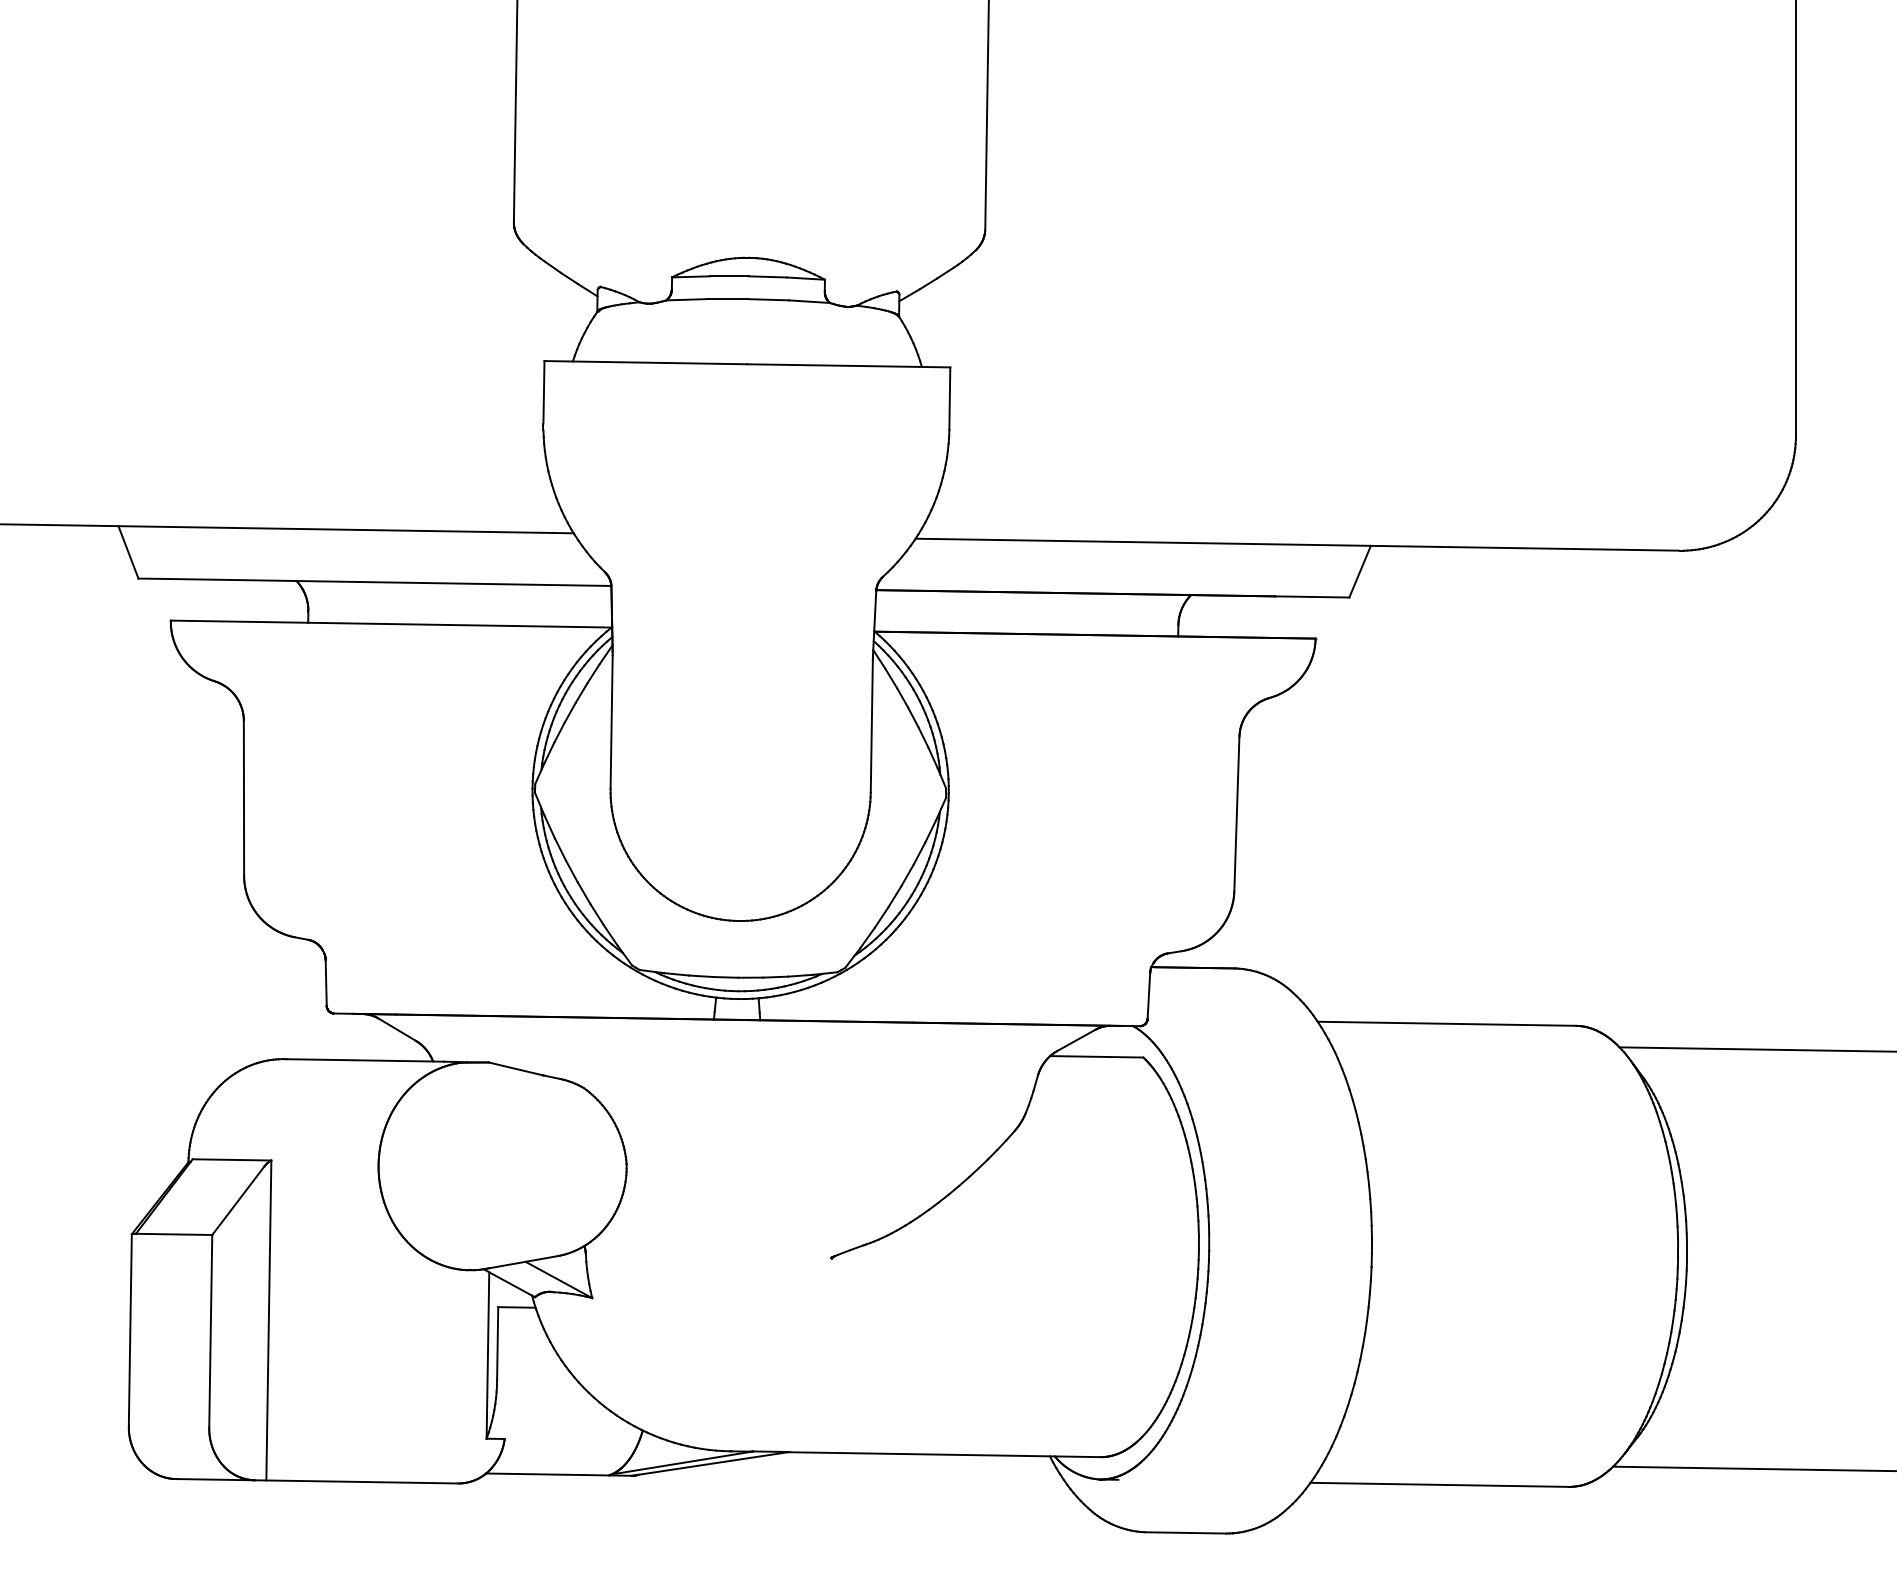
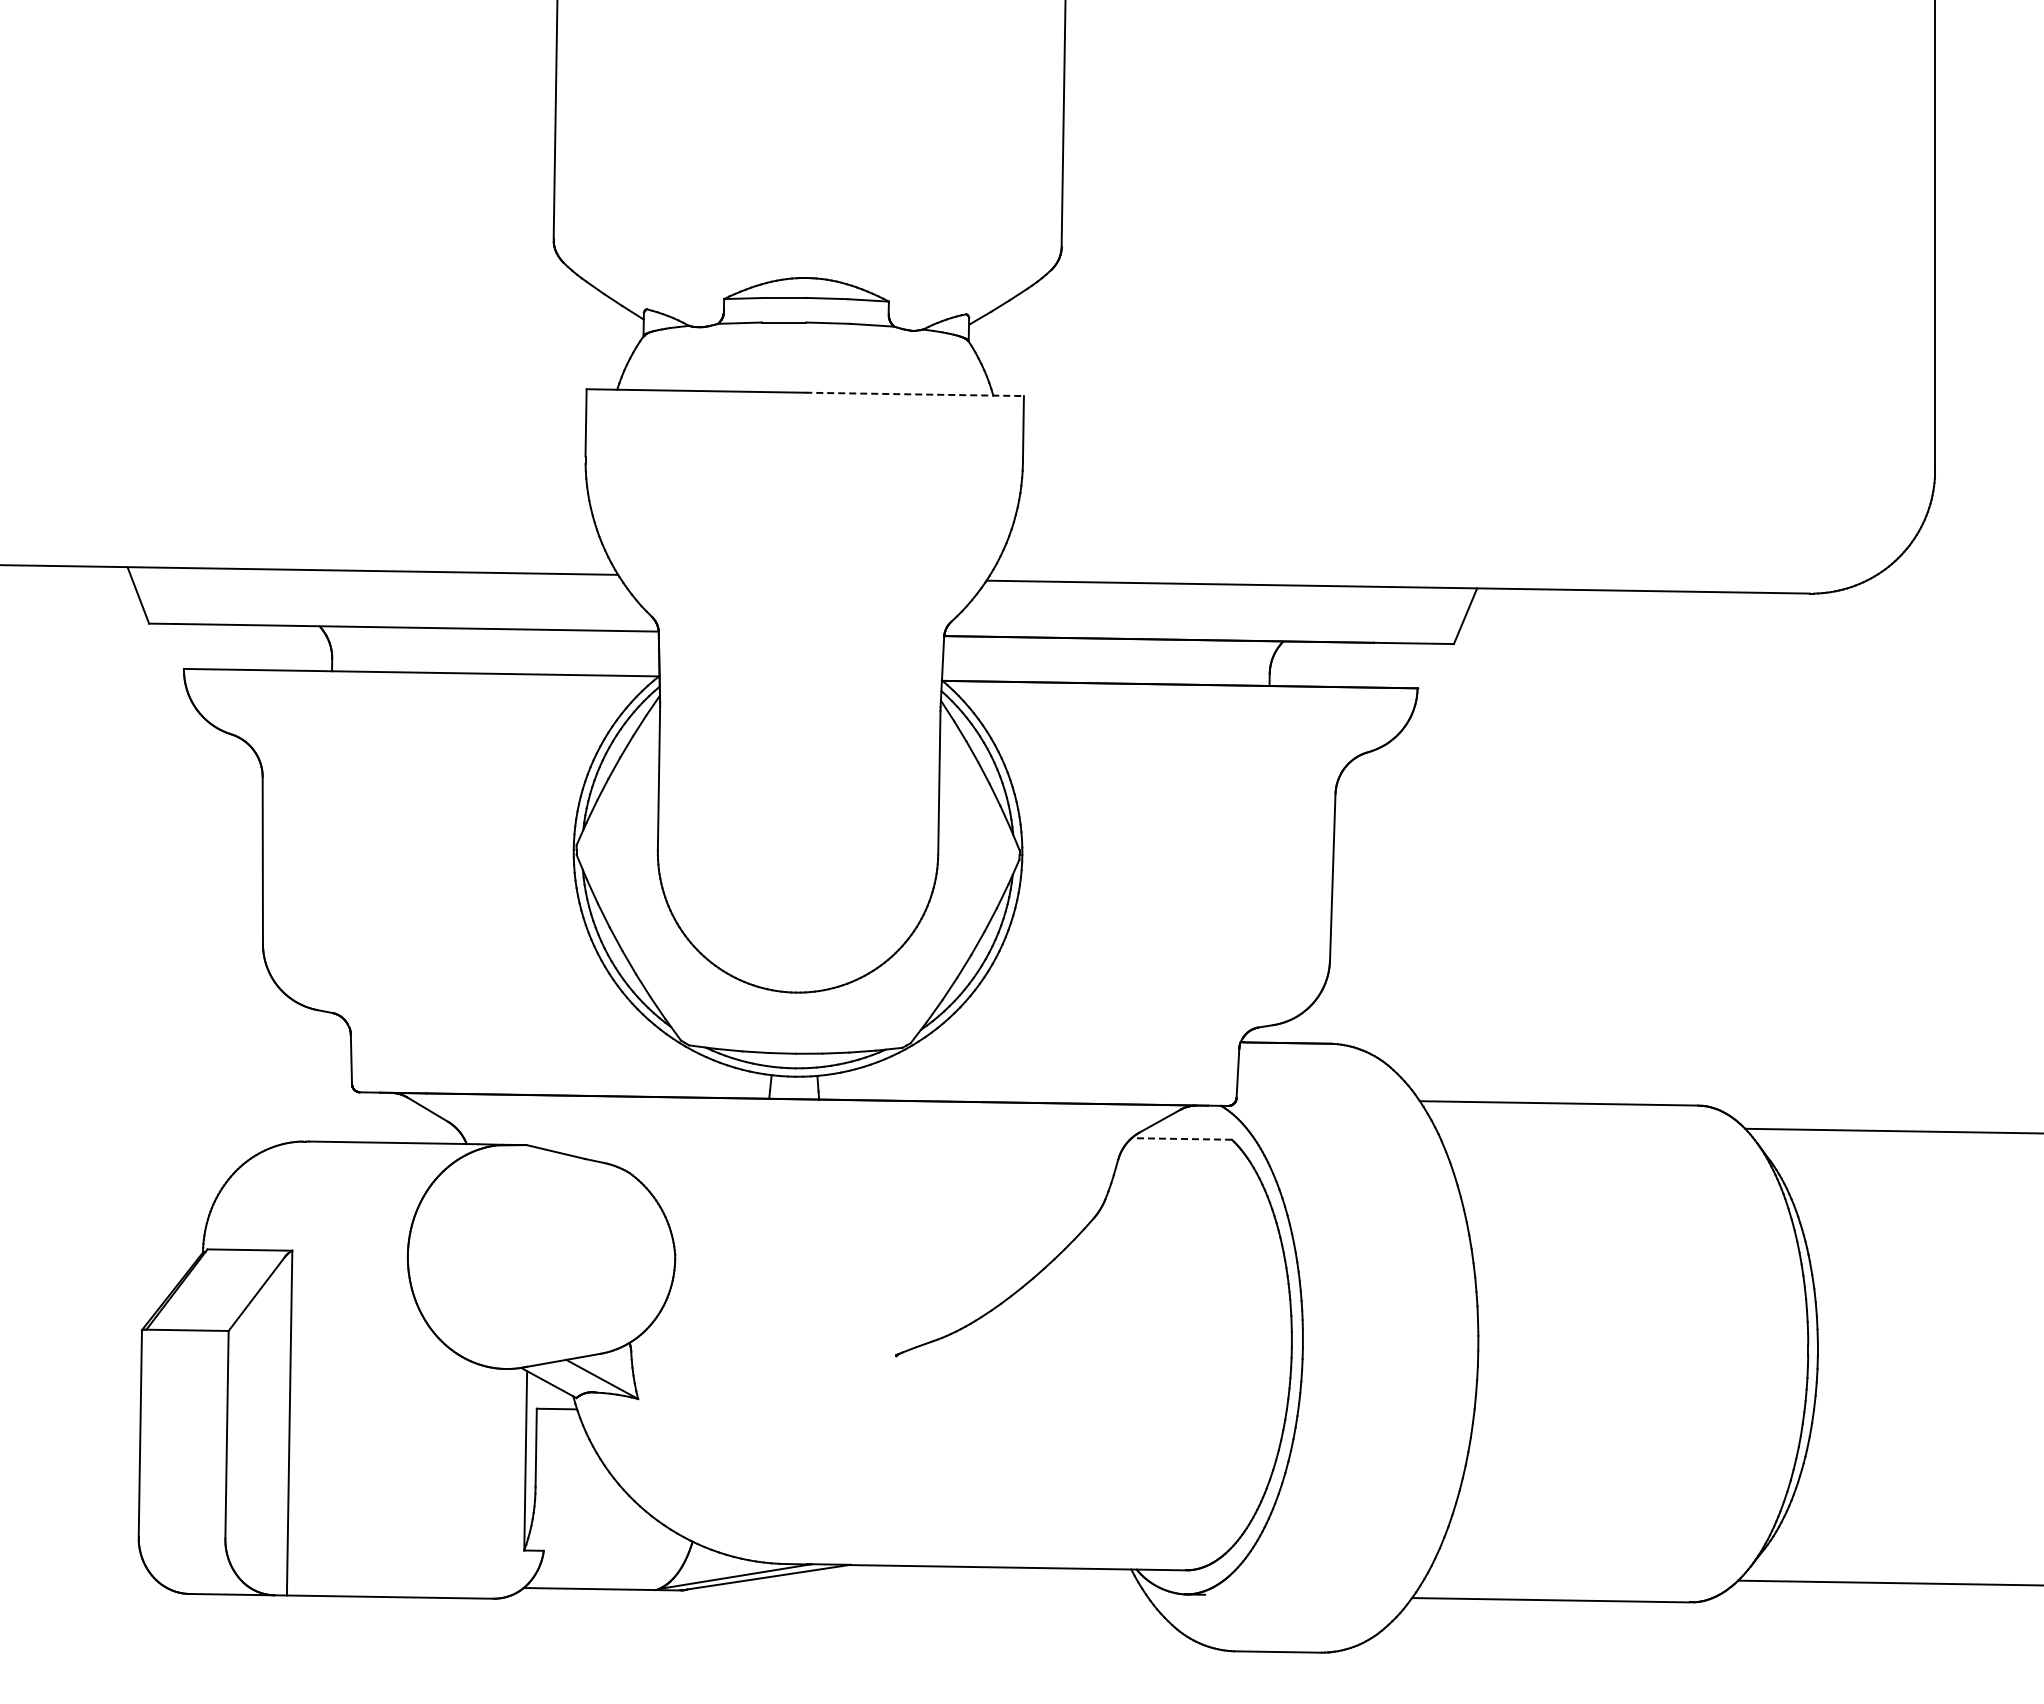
line: (849, 365) -> (915, 394), solid -> dashed
line: (1096, 1056) -> (1181, 1138), solid -> dashed

